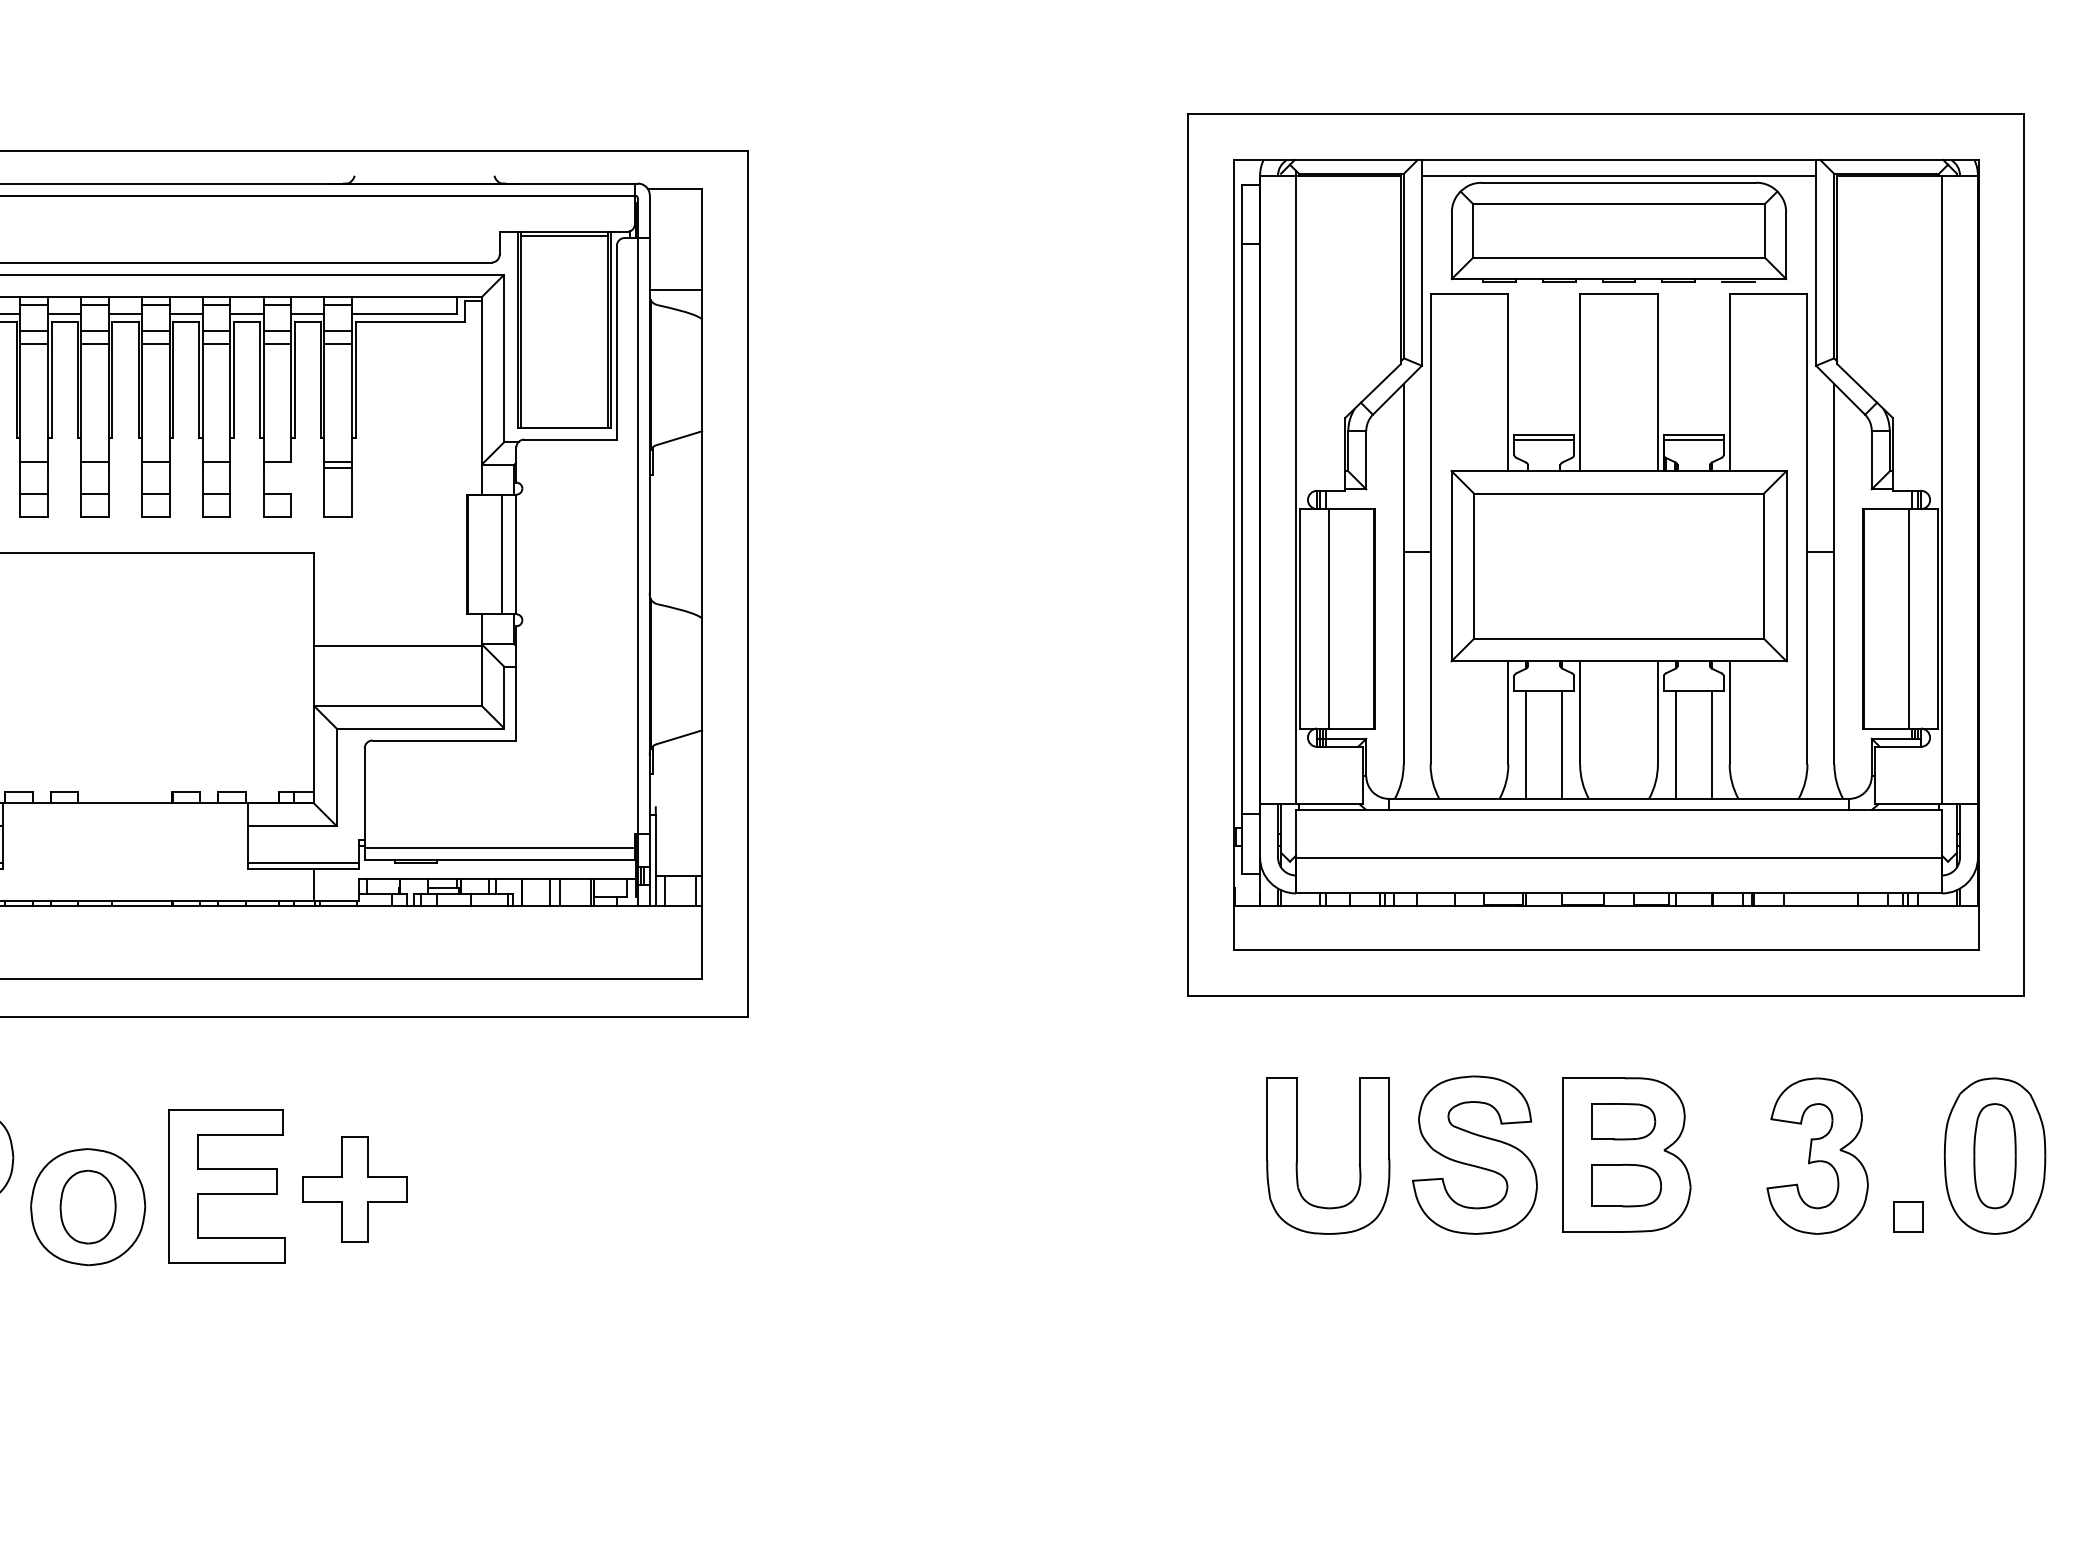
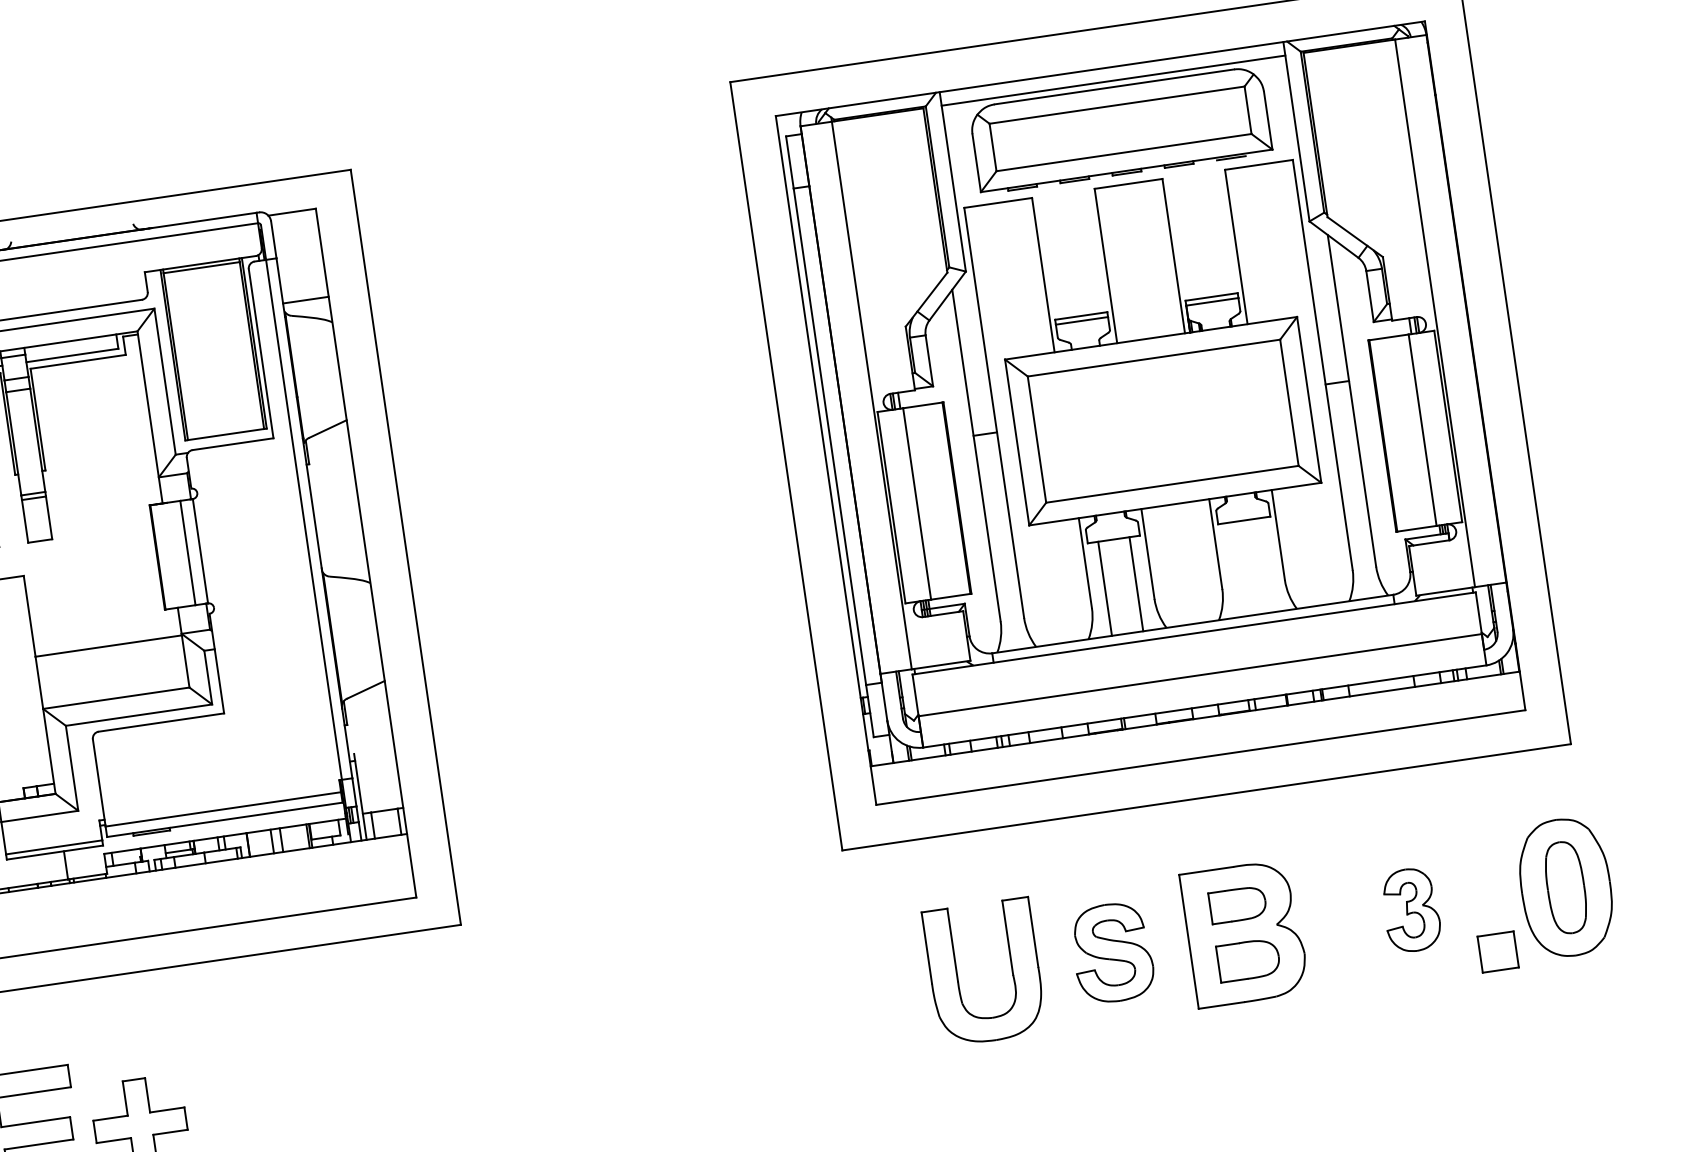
line: (1675, 744) -> (1235, 569), removed
line: (1711, 744) -> (1266, 564), removed
part: (1474, 1154) -> (1112, 952), size x0.7
part: (1817, 1155) -> (1411, 909), size x0.6
part: (1908, 1216) -> (1498, 951), size x1.4

